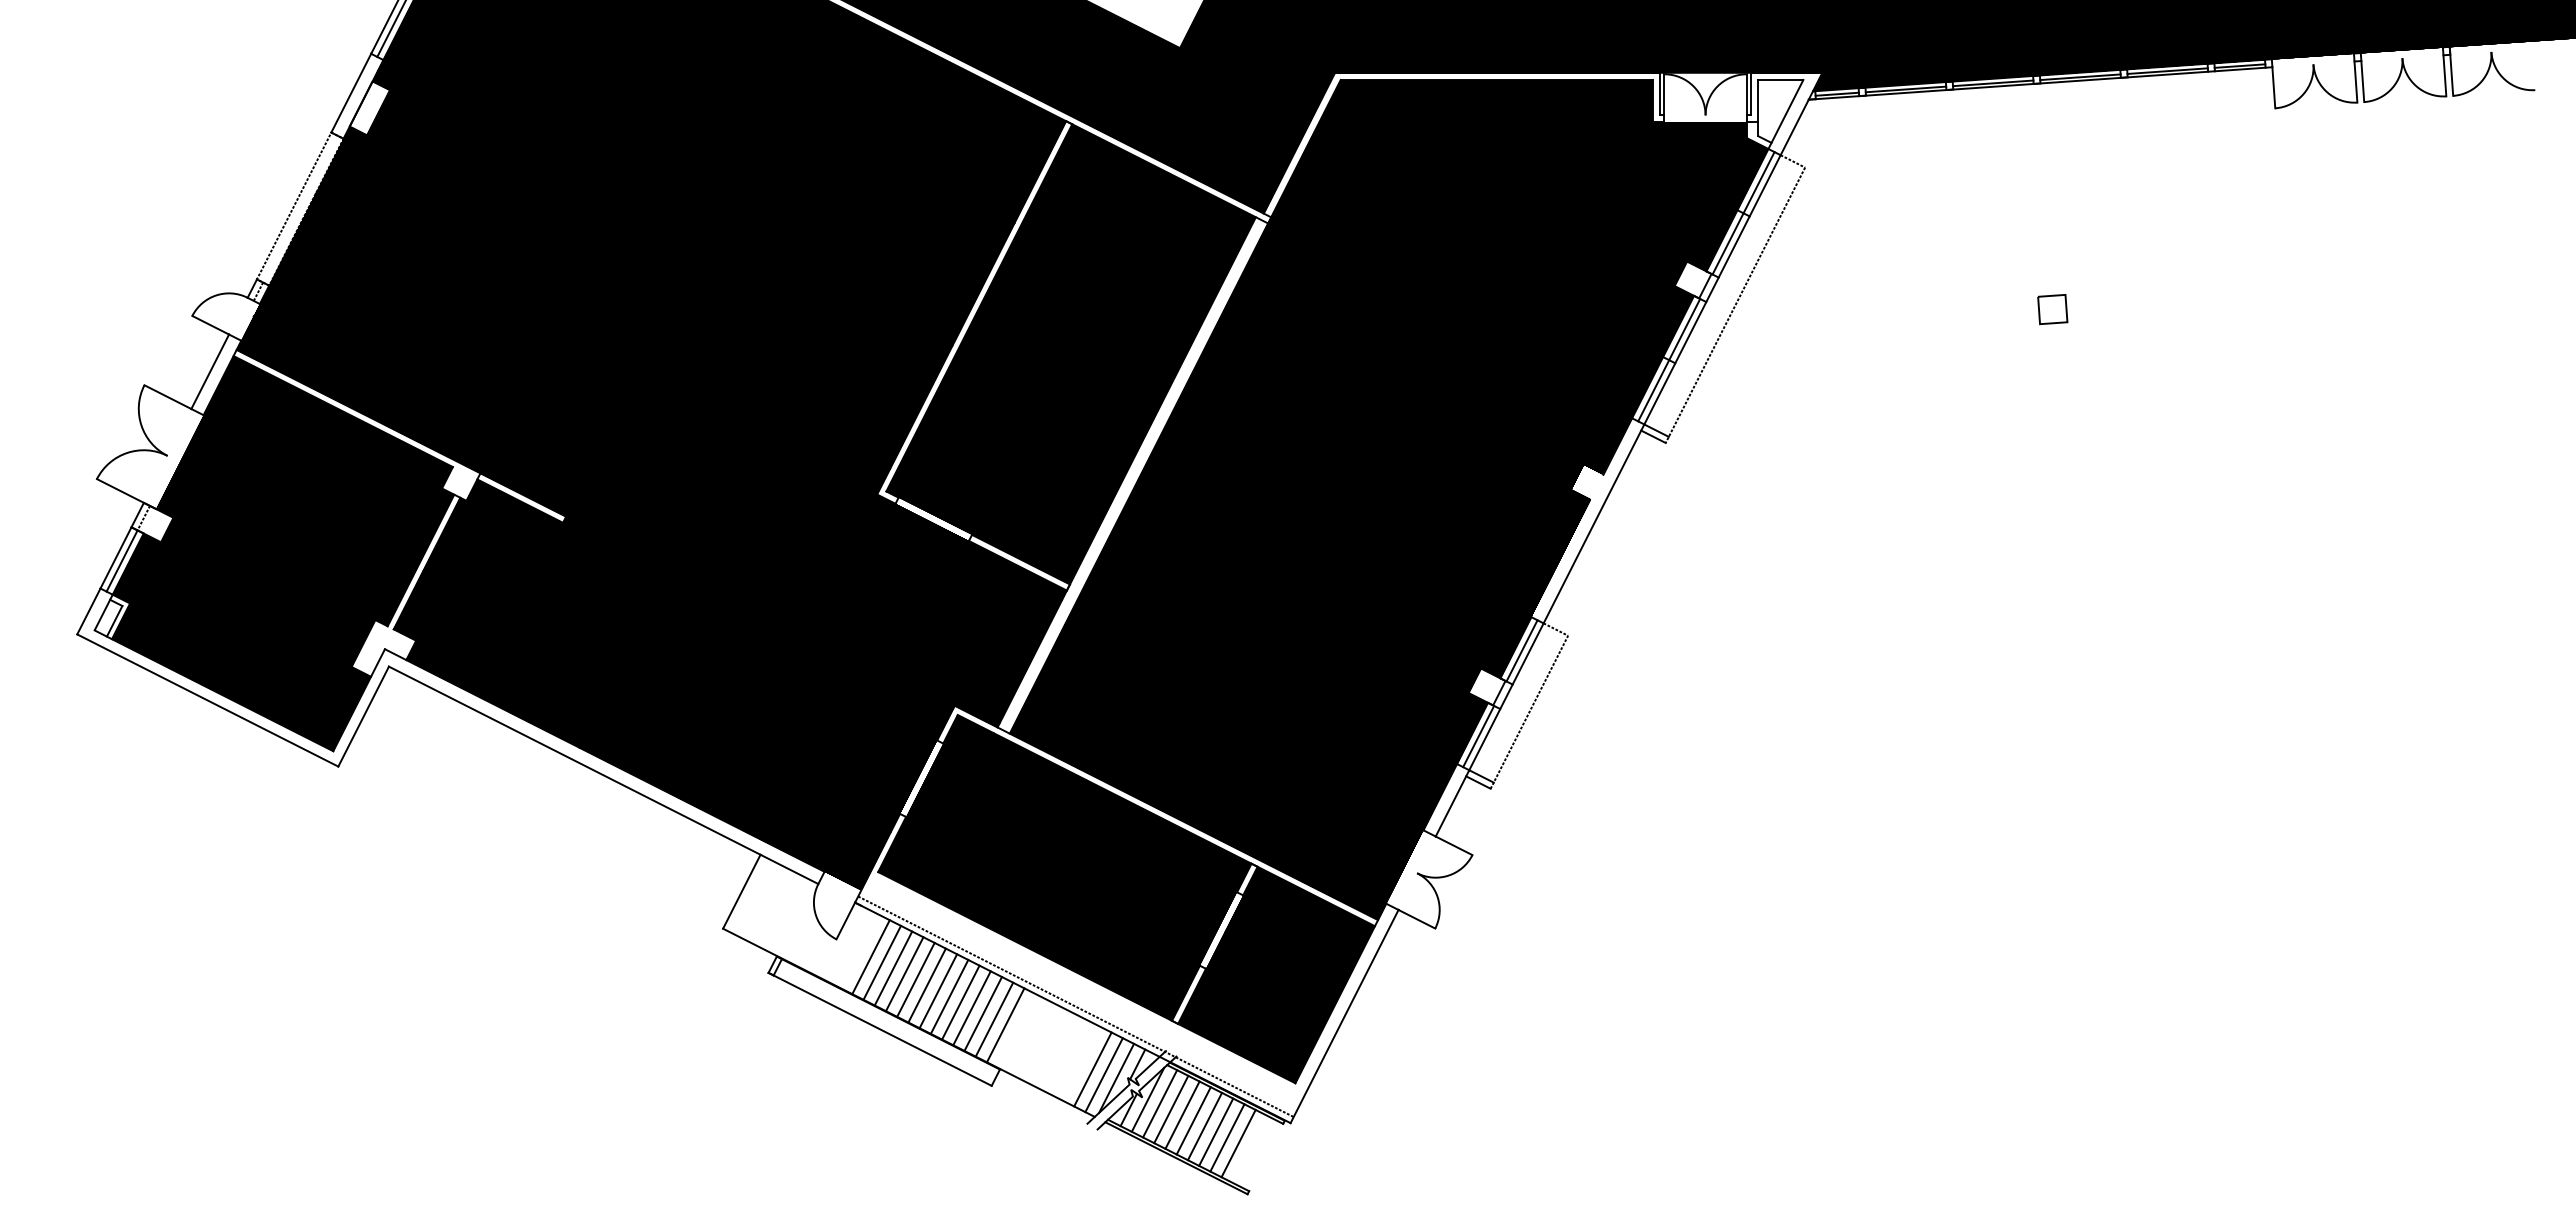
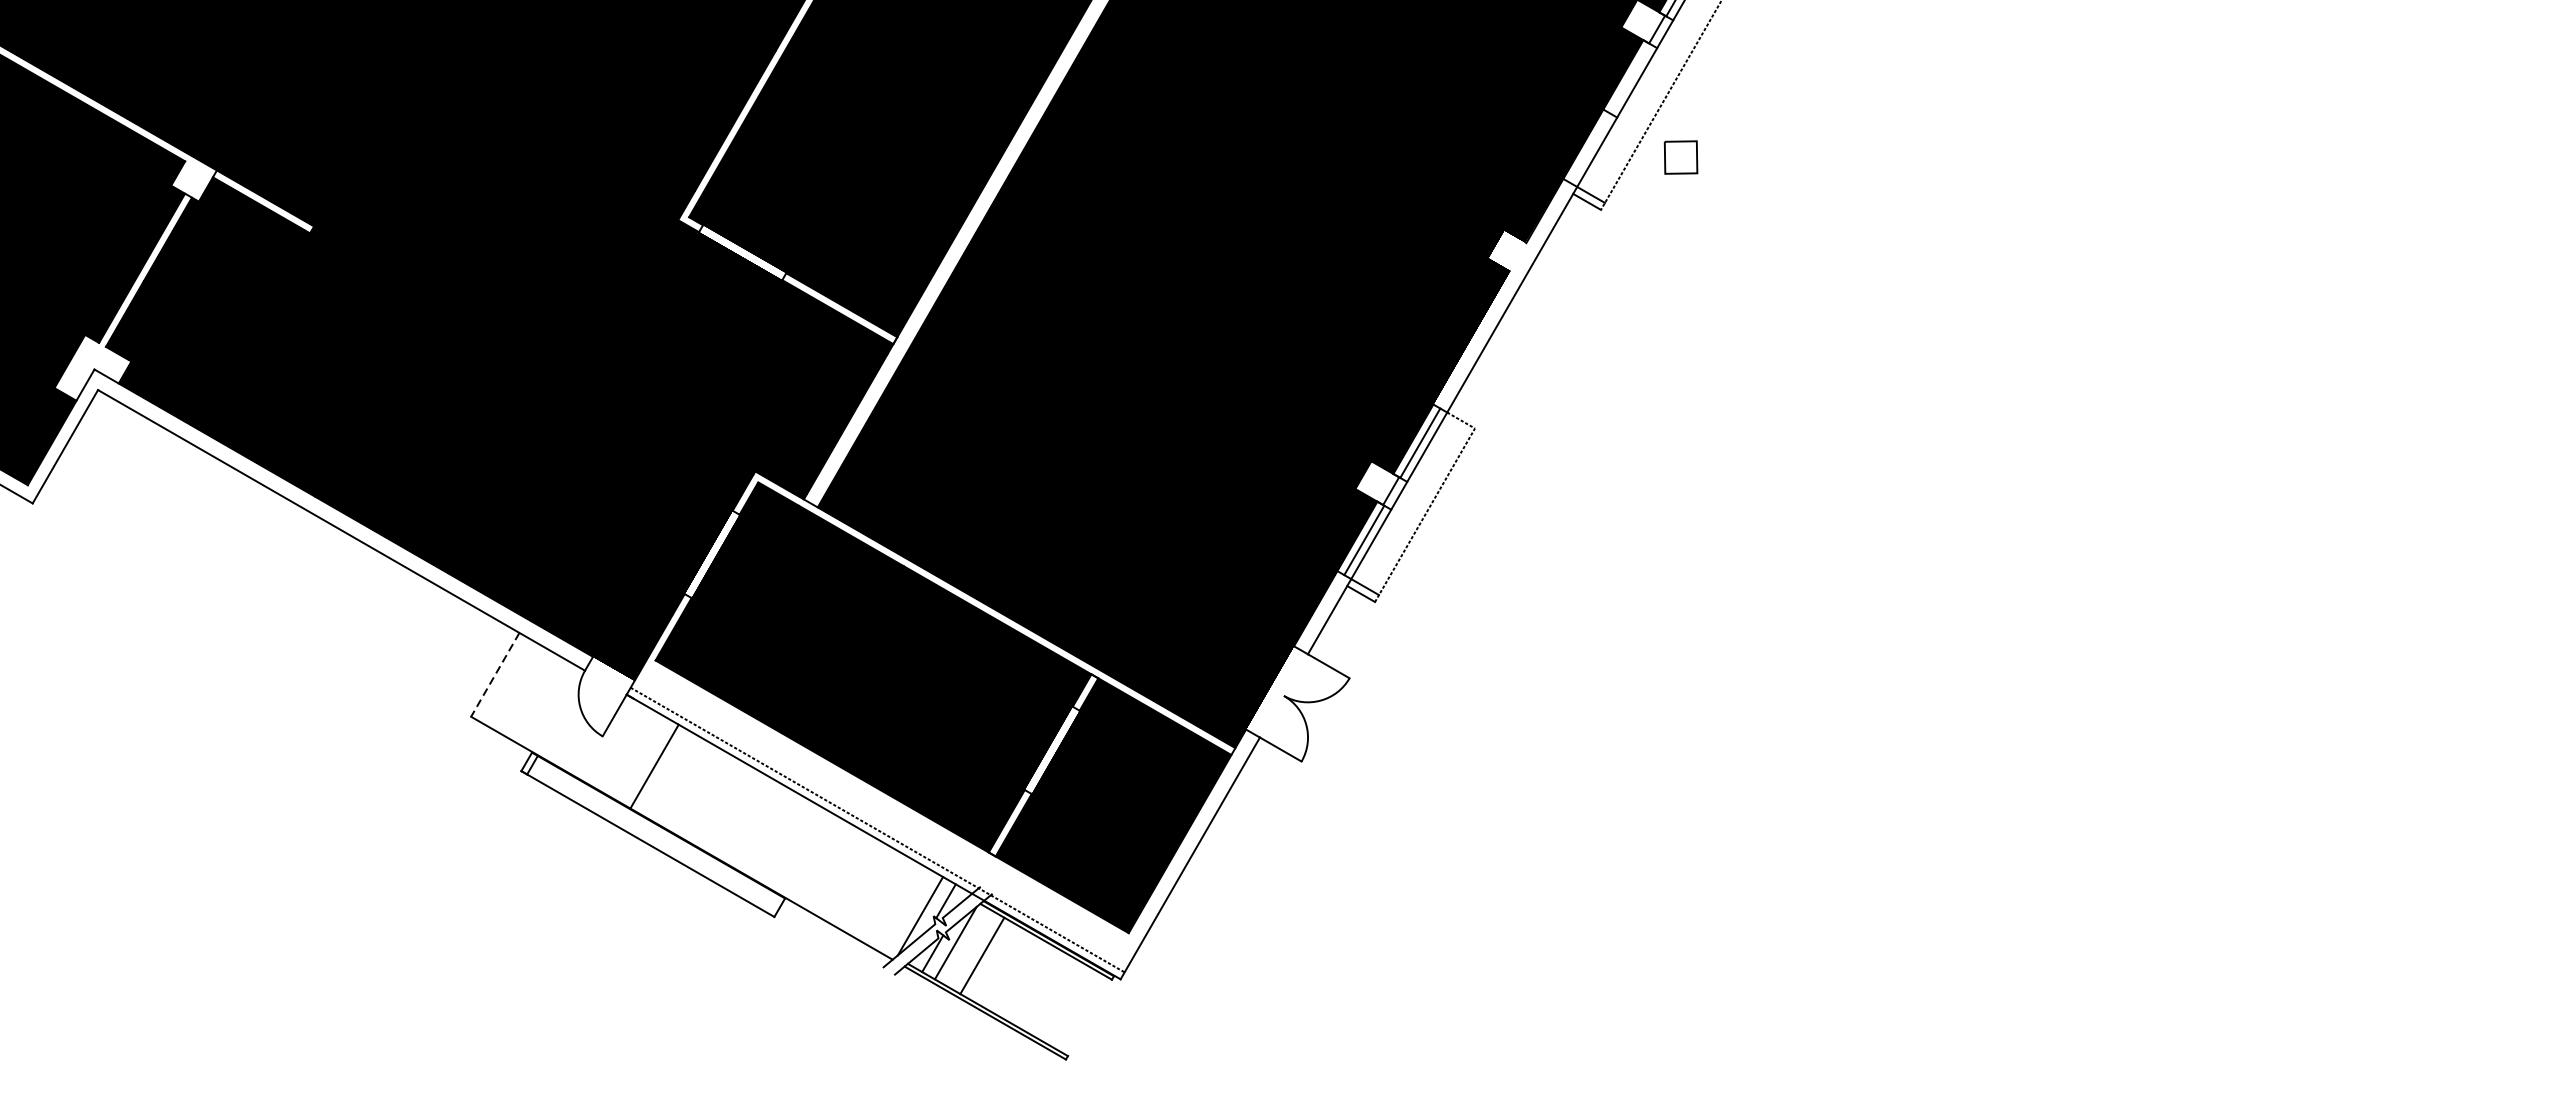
part: (2052, 309) -> (1680, 157), moved
line: (1669, 359) -> (1610, 112), removed
line: (741, 892) -> (494, 675), solid -> dashed
line: (870, 957) -> (641, 759), removed
line: (893, 968) -> (667, 773), removed
line: (904, 974) -> (679, 781), removed
line: (915, 979) -> (692, 788), removed
line: (926, 985) -> (704, 795), removed
line: (938, 991) -> (718, 803), removed
line: (949, 996) -> (730, 810), removed
line: (960, 1002) -> (743, 817), removed
line: (971, 1008) -> (755, 825), removed
line: (982, 1013) -> (768, 832), removed
line: (994, 1019) -> (781, 839), removed
line: (1005, 1025) -> (794, 847), removed
line: (1092, 1069) -> (892, 904), removed
line: (1103, 1075) -> (905, 911), removed
line: (1160, 1103) -> (970, 948), removed
line: (1182, 1114) -> (995, 962), removed
line: (1193, 1120) -> (1007, 970), removed
line: (1204, 1126) -> (1019, 977), removed
line: (1216, 1131) -> (1033, 984), removed
line: (1227, 1137) -> (1046, 992), removed
line: (1238, 1143) -> (1058, 999), removed

